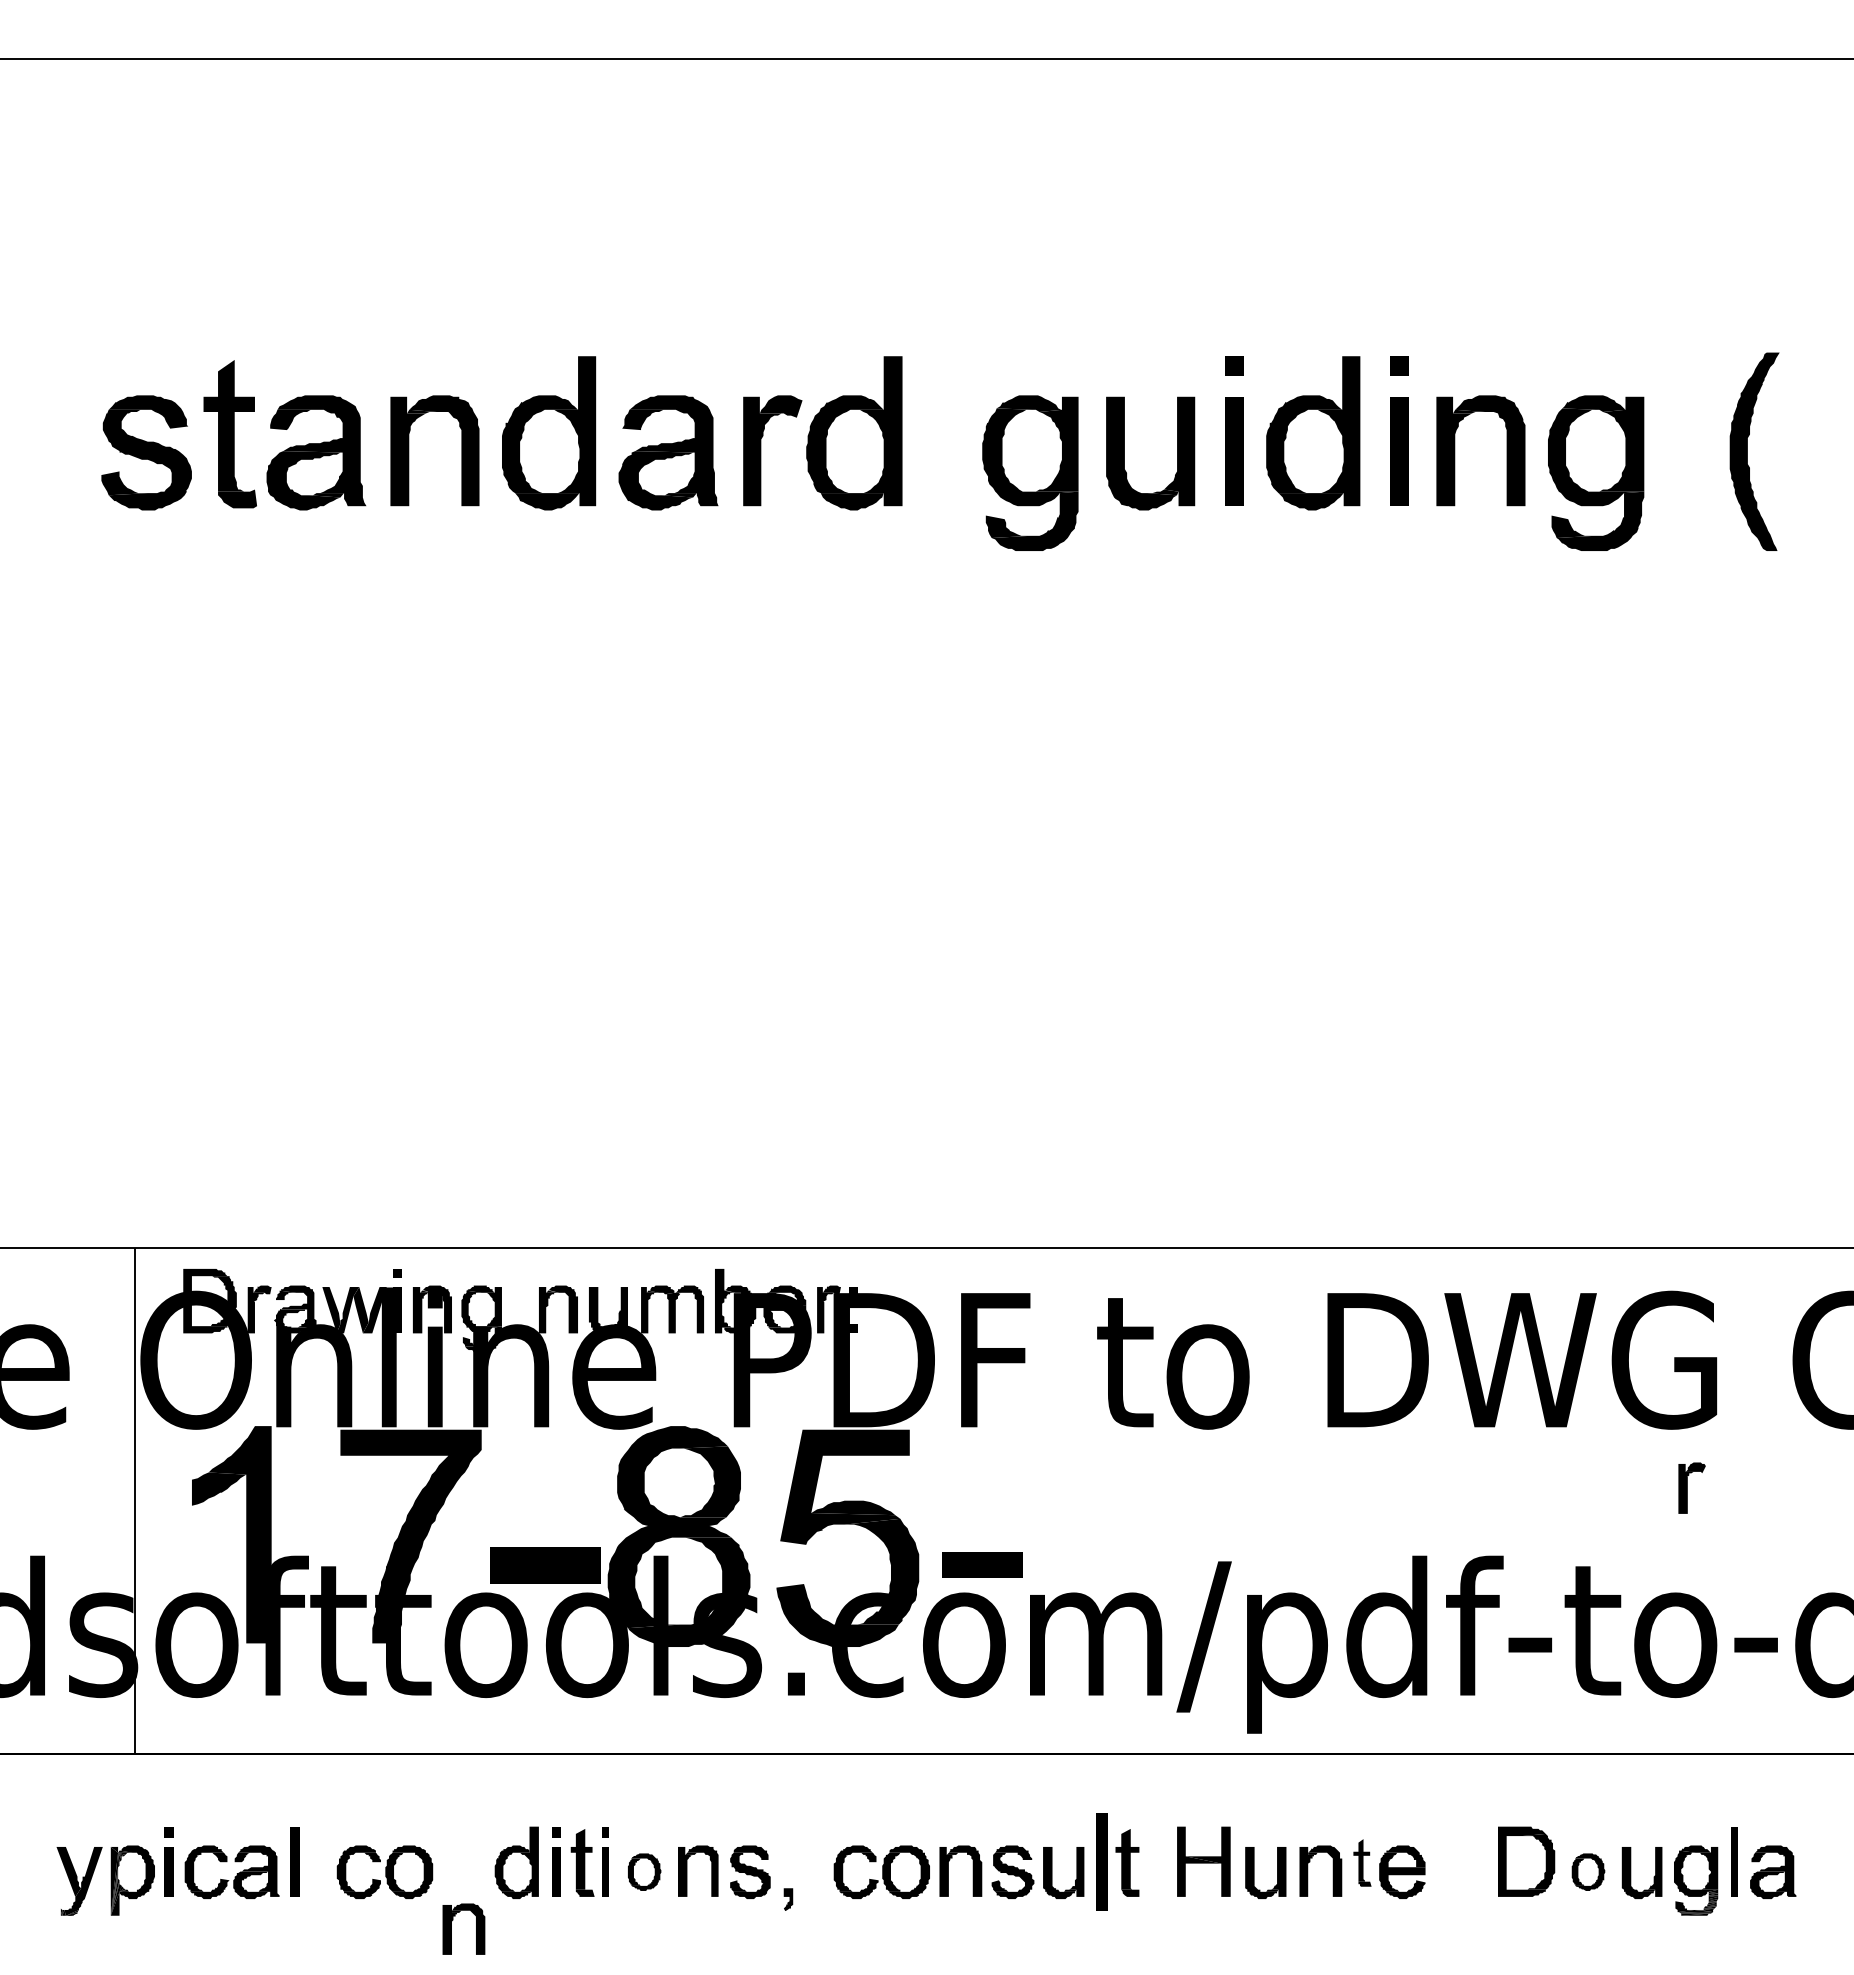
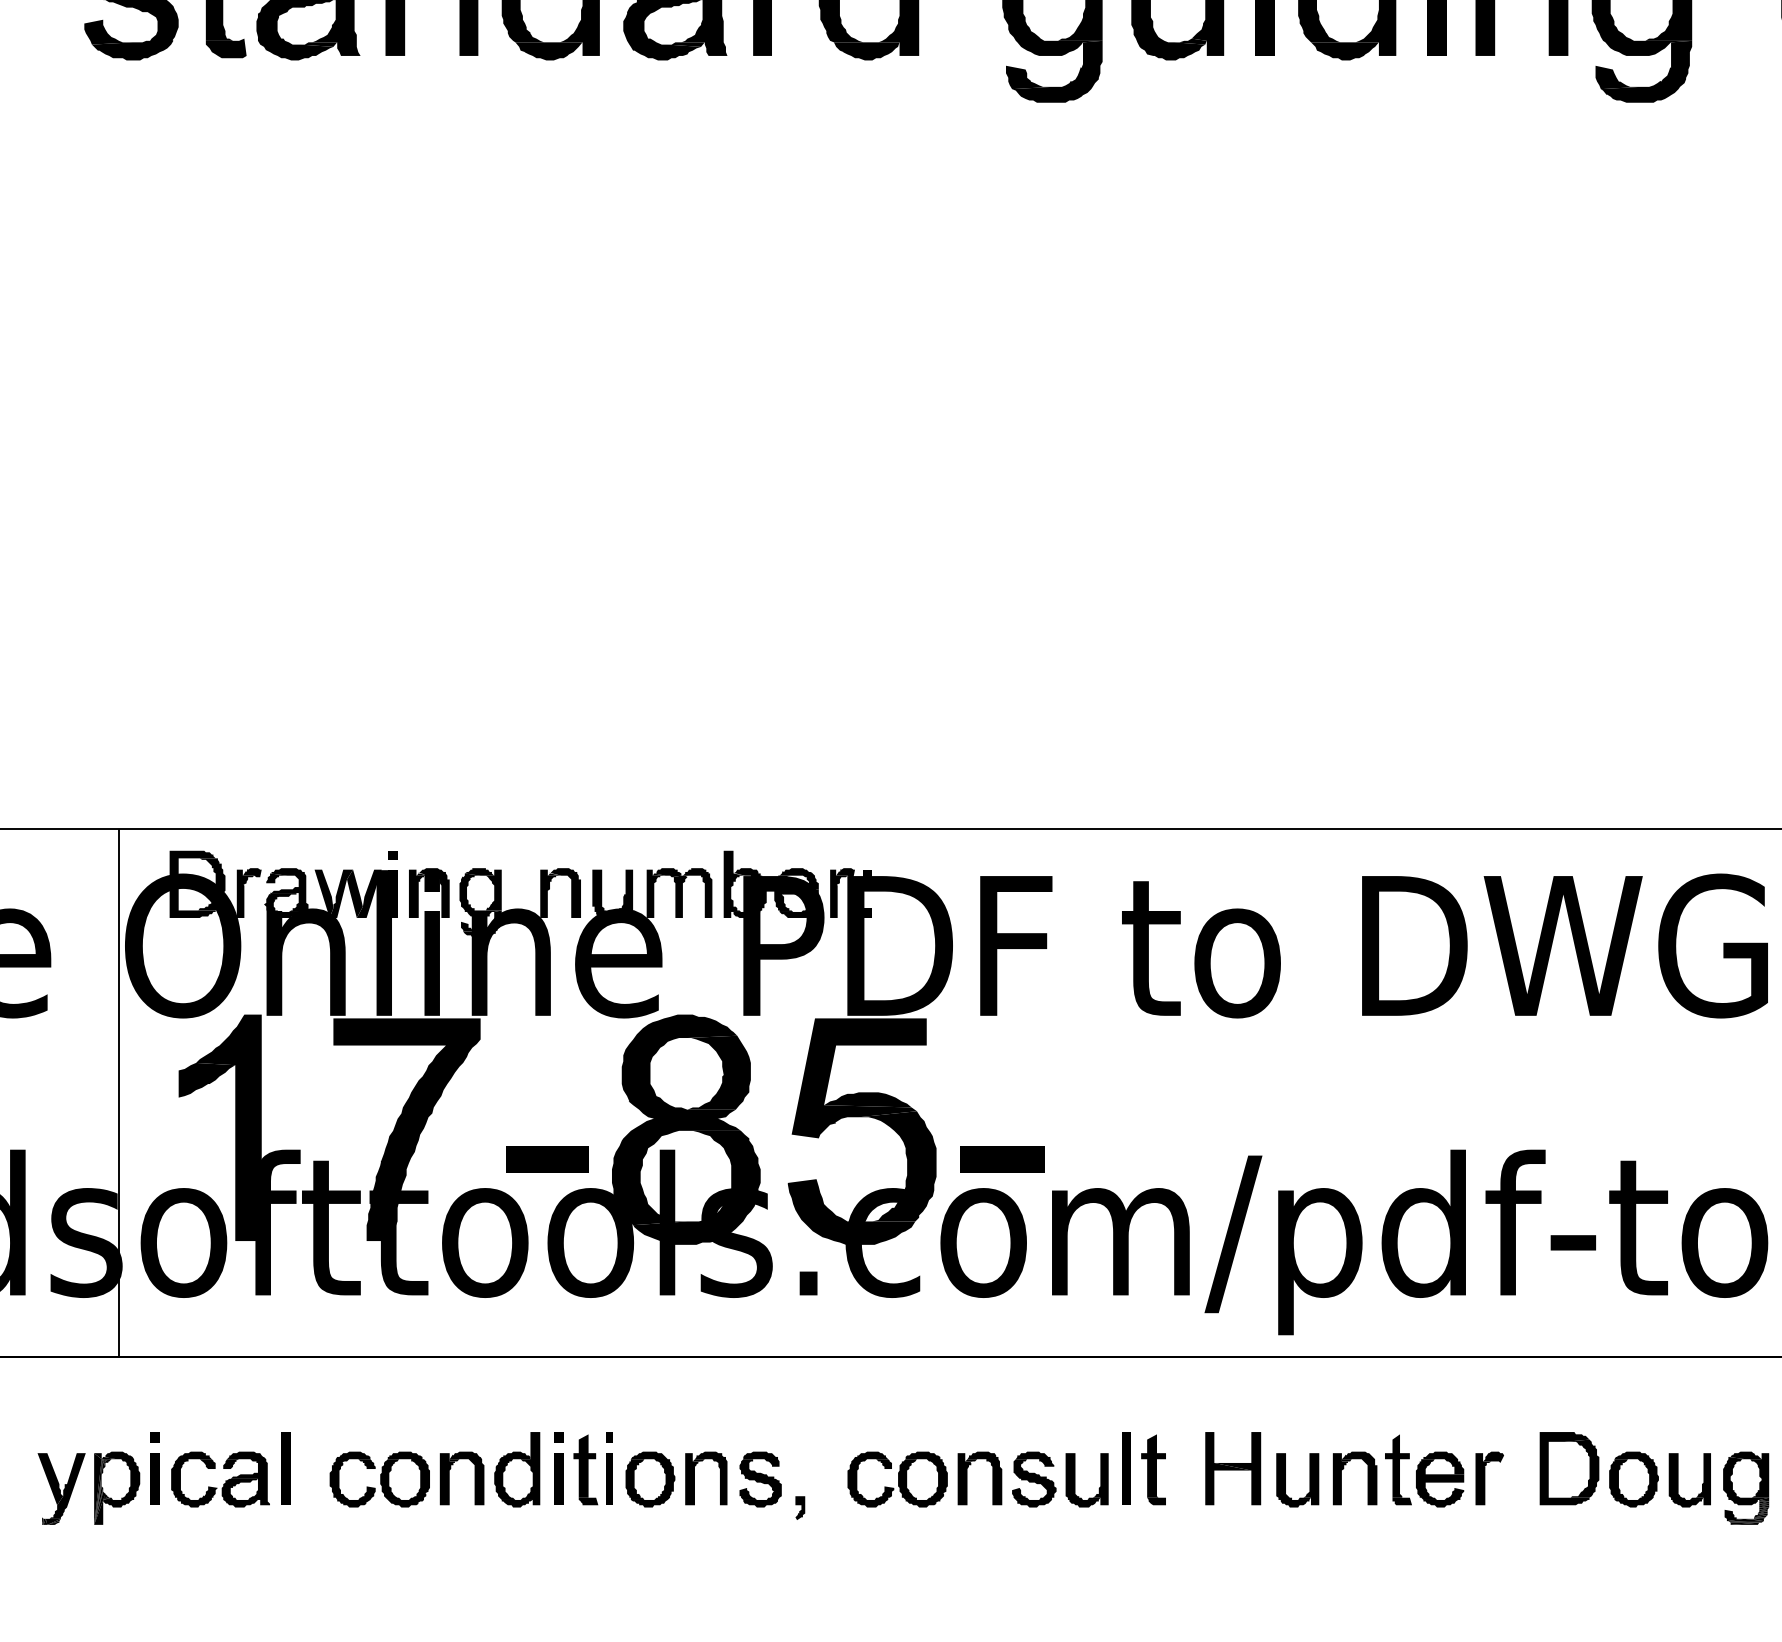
part: (1691, 1487) -> (1489, 1477), moved
part: (545, 1564) -> (547, 1158), size x0.71
part: (1101, 1861) -> (1126, 1468), size x0.71
part: (1362, 1862) -> (1398, 1469), size x1.43
part: (644, 1871) -> (650, 1478), size x1.43
part: (1588, 1871) -> (1634, 1478), size x1.43
part: (451, 1928) -> (449, 1477), moved

